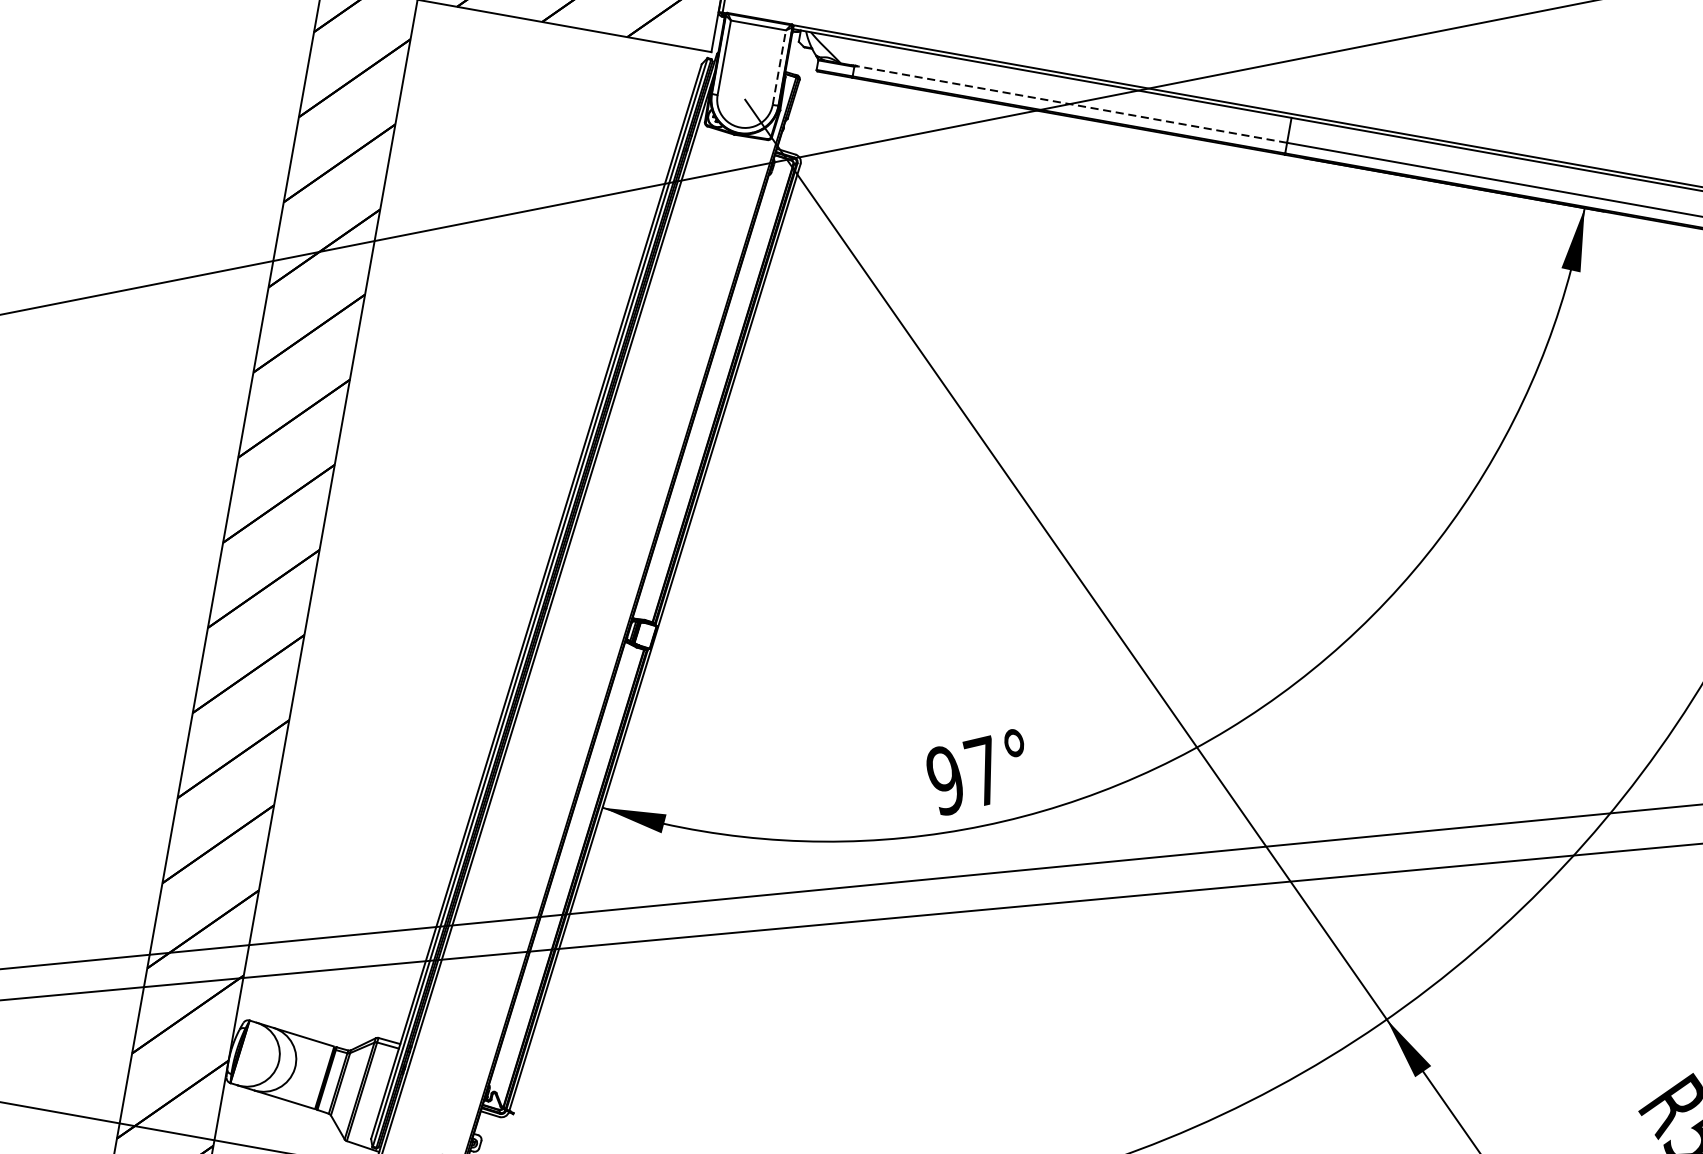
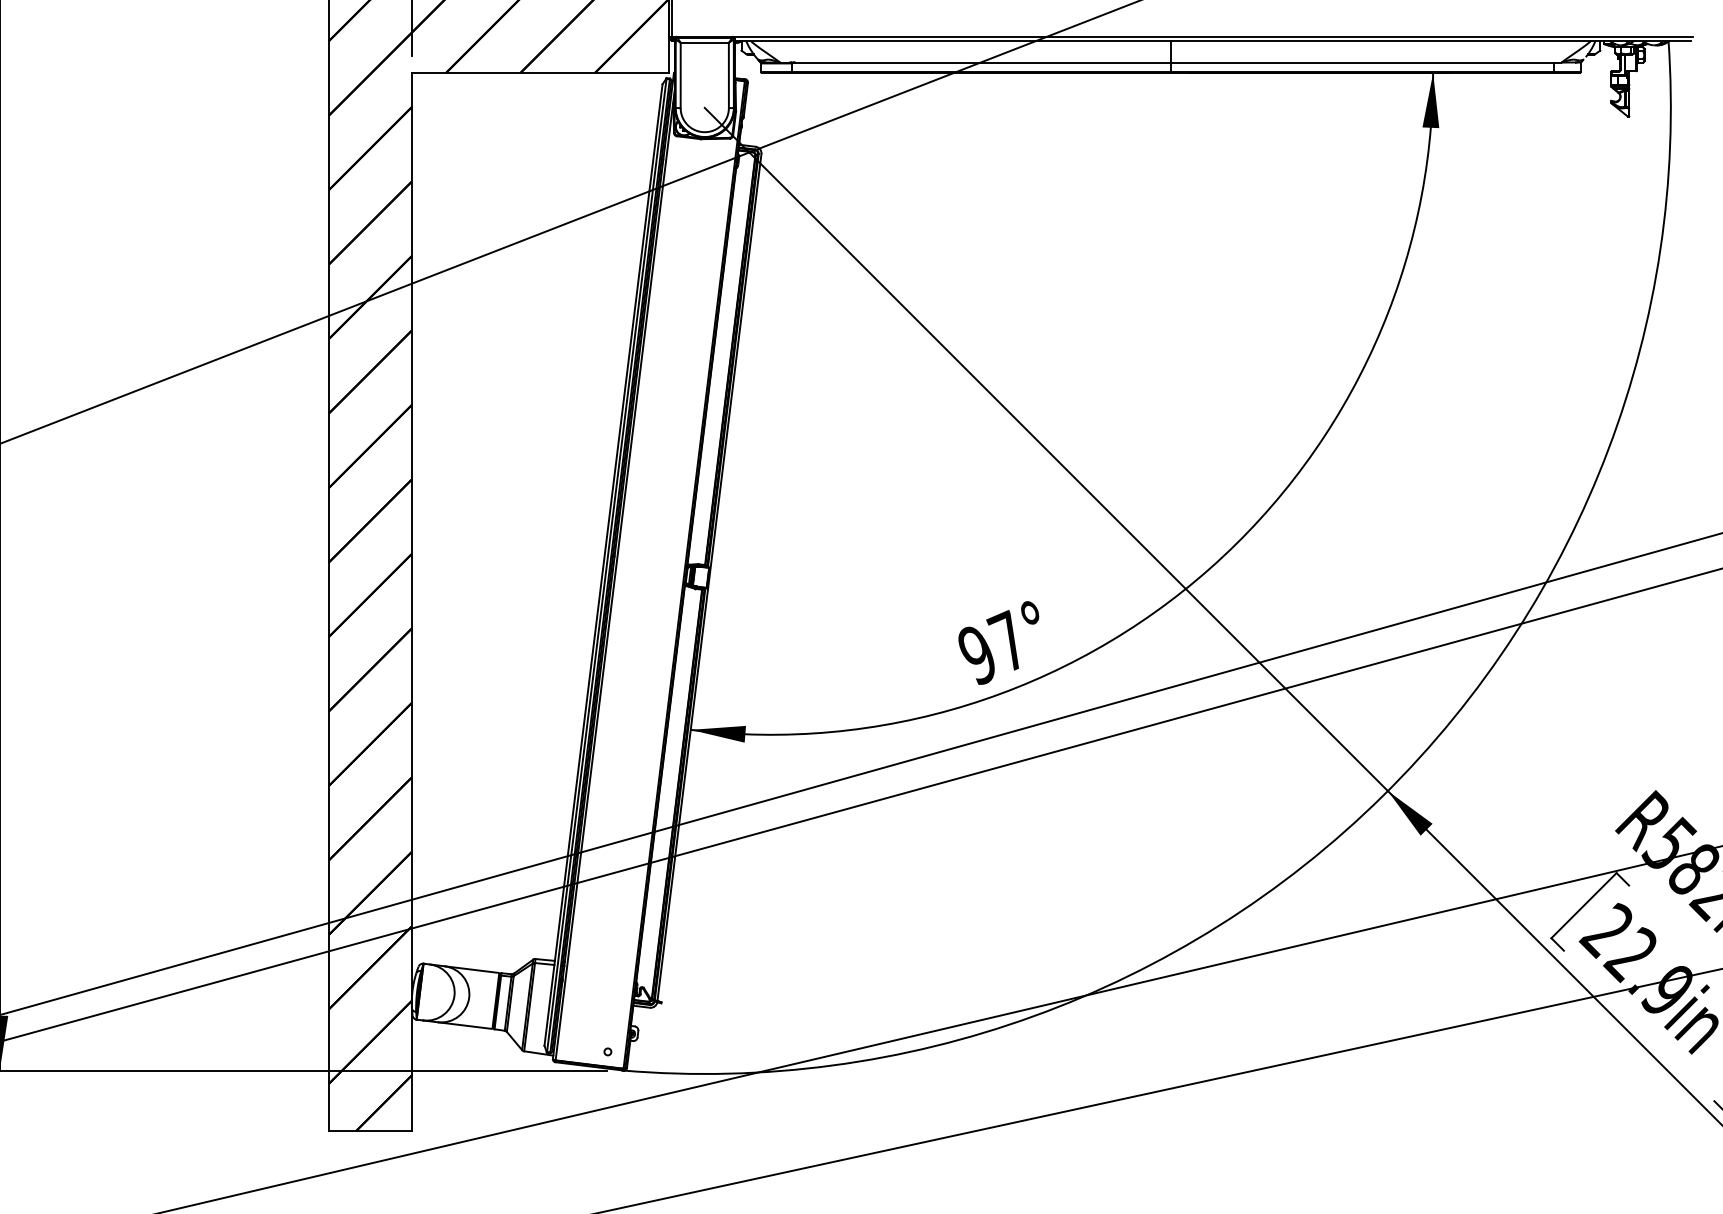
line: (778, 67) -> (728, 75), dashed -> solid
line: (1072, 104) -> (983, 62), dashed -> solid

